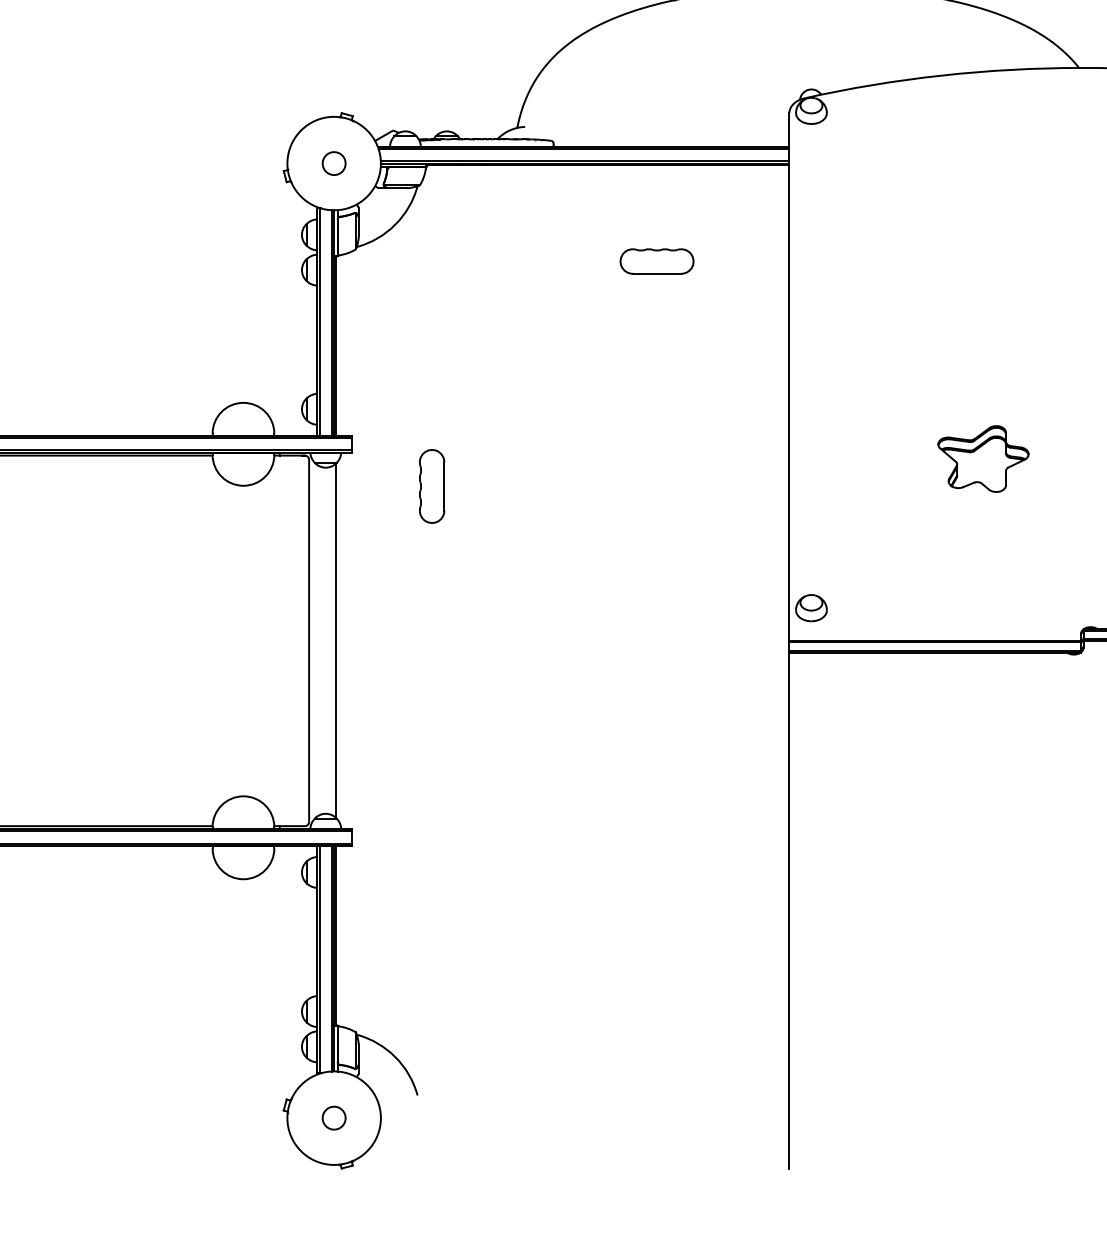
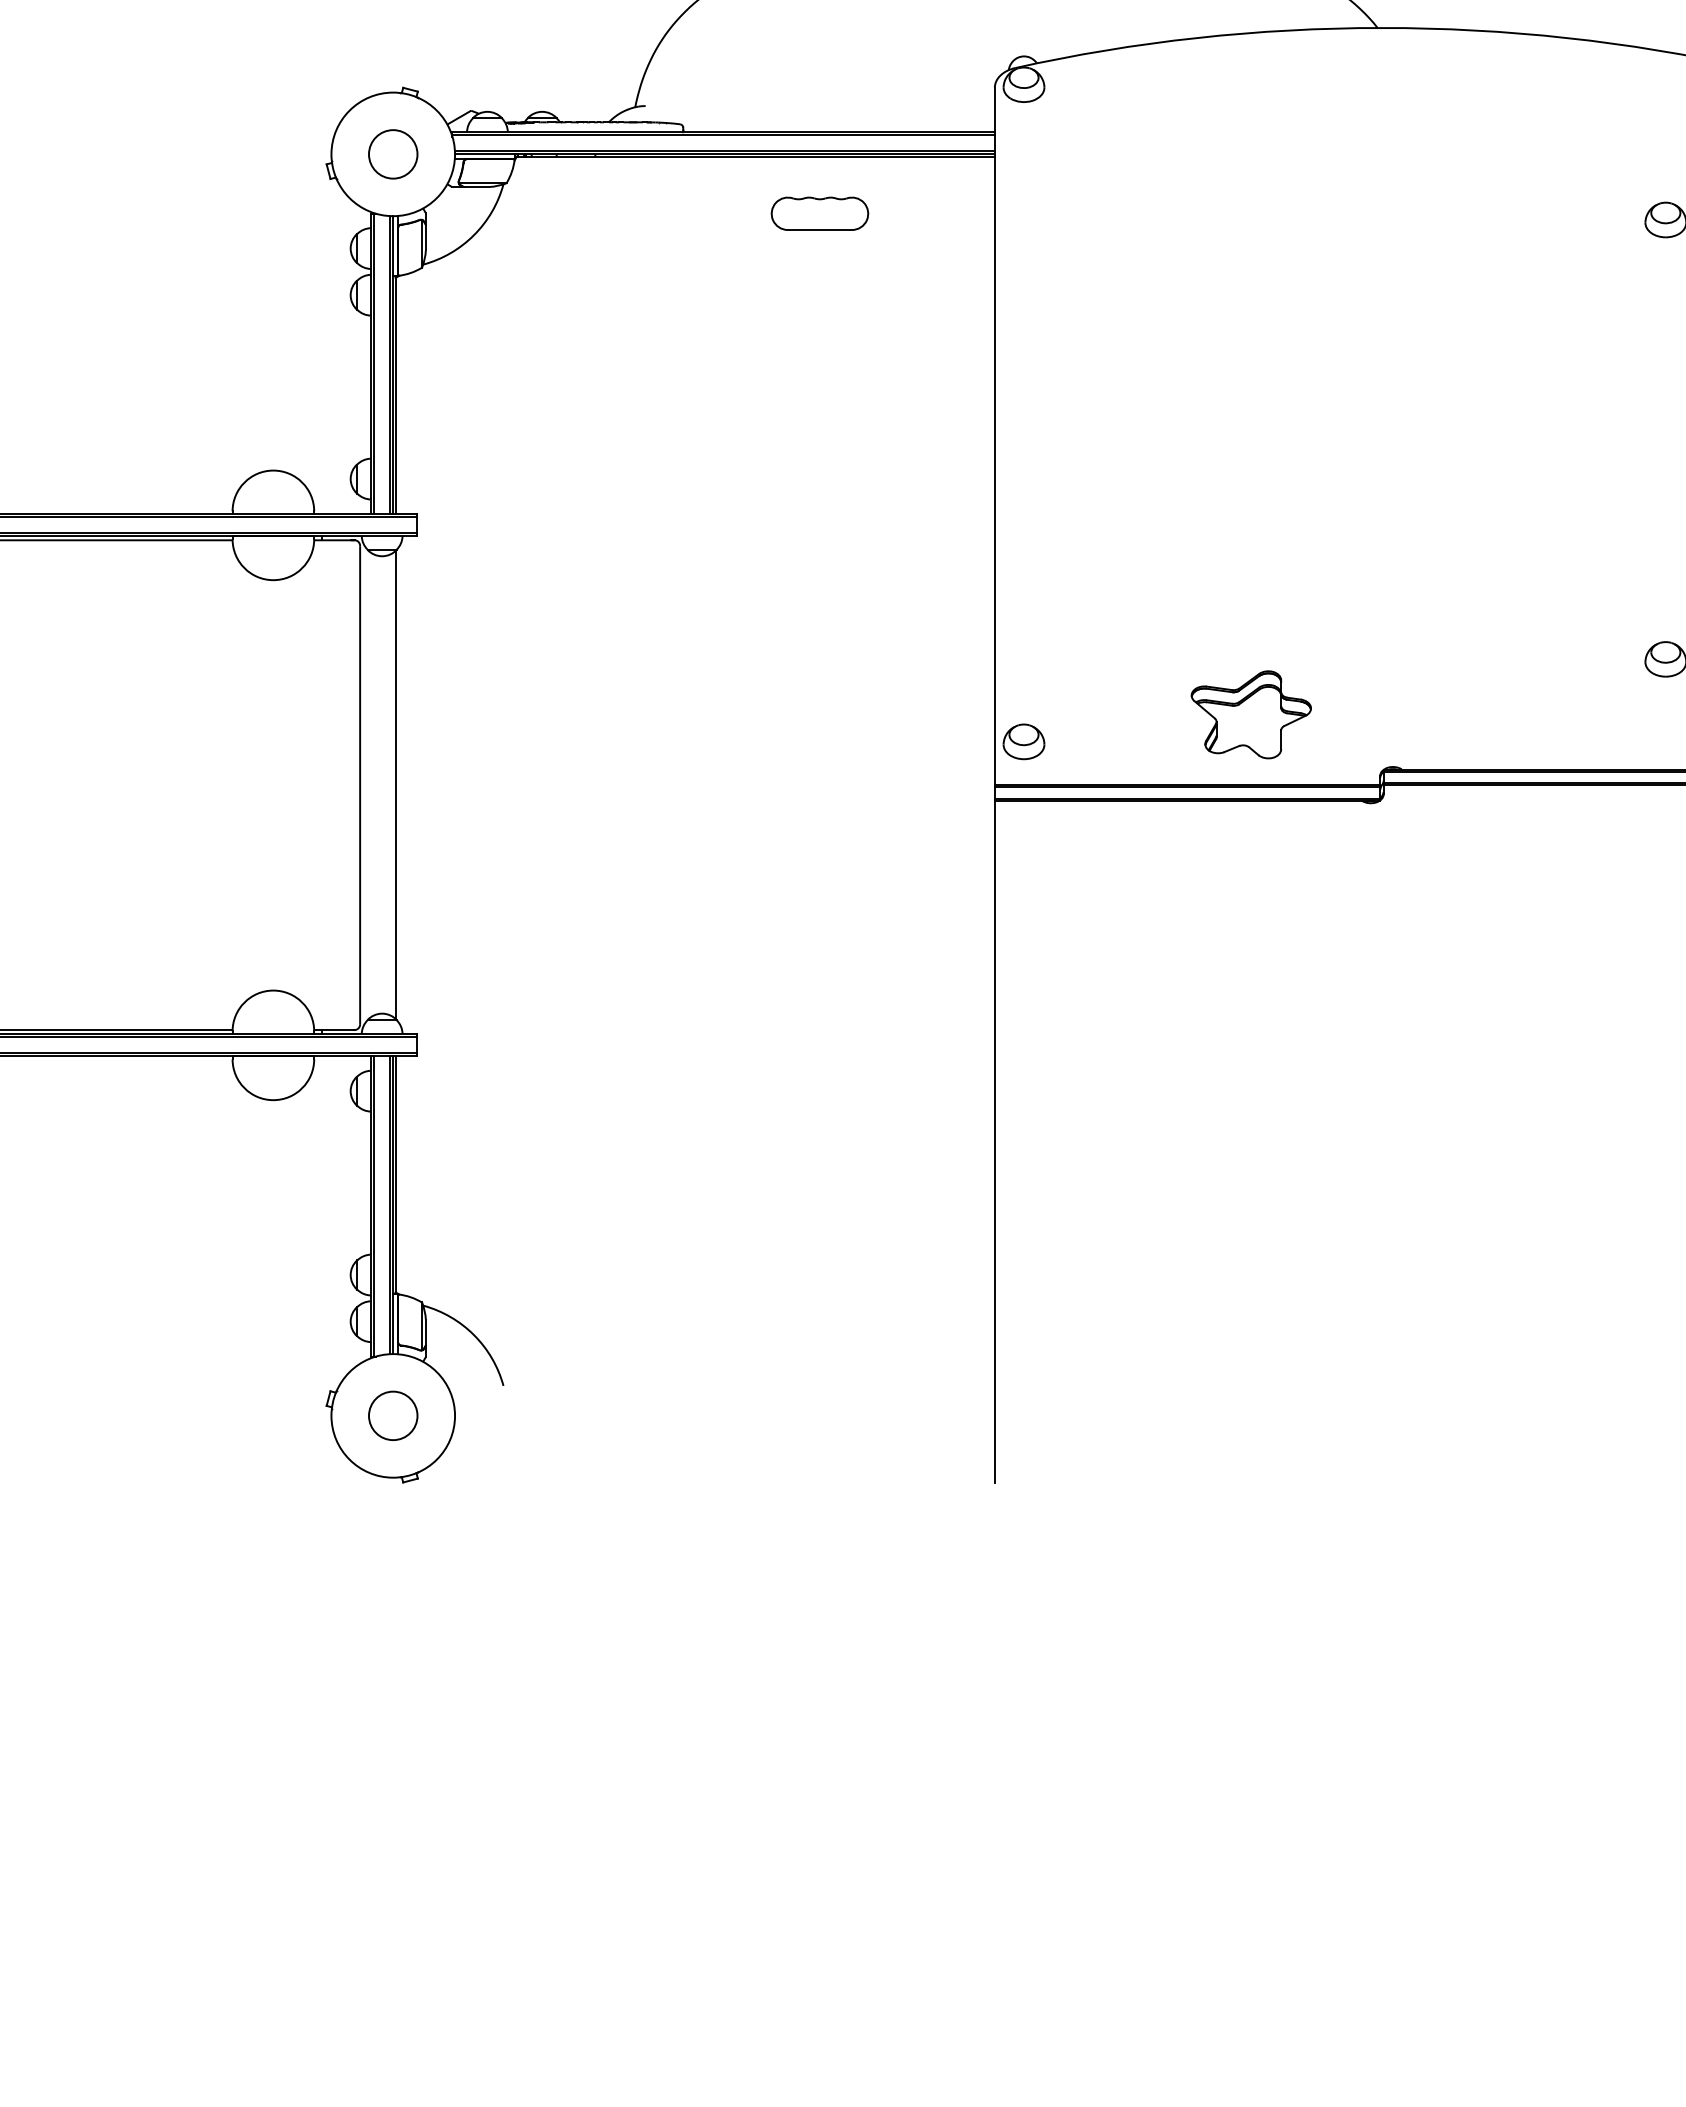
circle: (334, 163) -> (393, 154), size x1.6
part: (656, 261) -> (819, 213), moved
part: (982, 458) -> (1250, 714), moved
part: (431, 486) -> (522, 580), removed
circle: (334, 1117) -> (393, 1415), size x1.6

